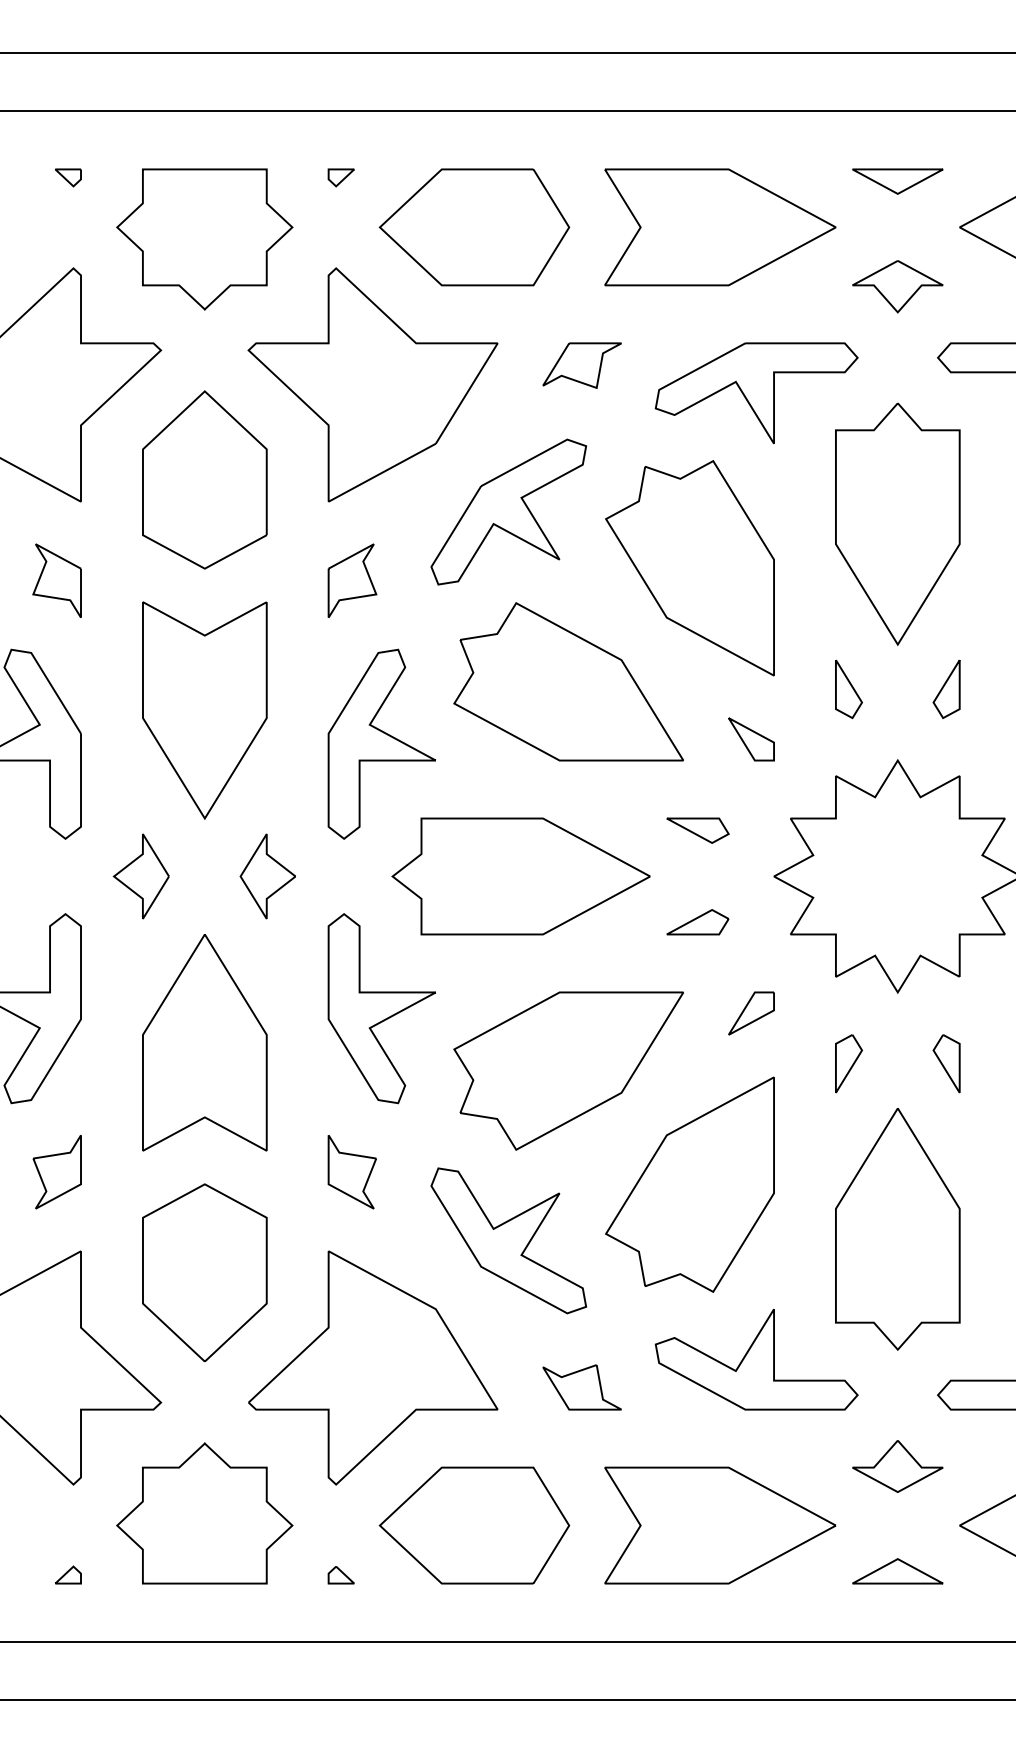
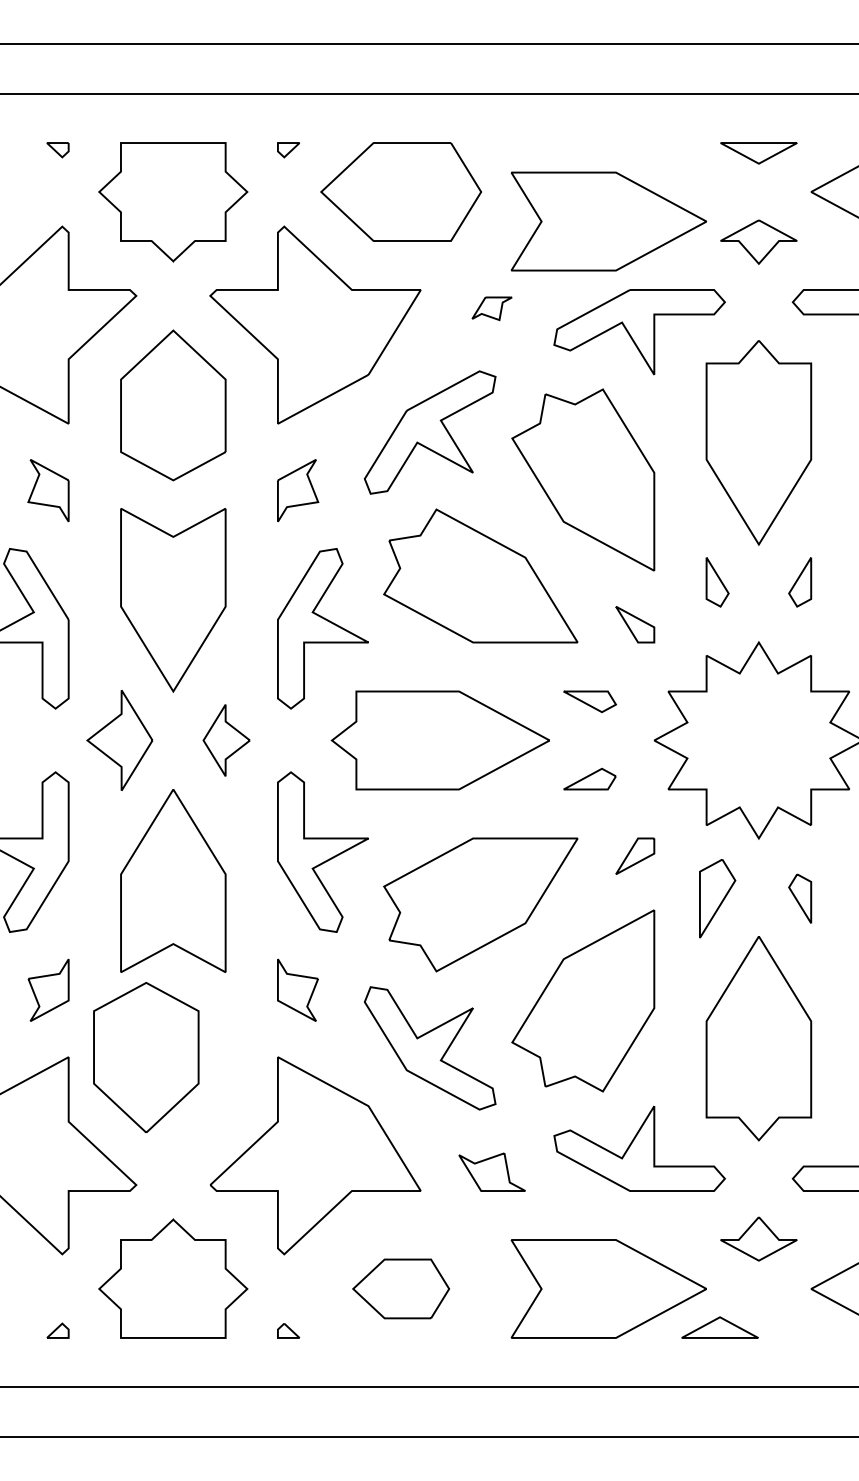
part: (720, 227) -> (609, 221), moved
part: (581, 365) -> (491, 308), size x0.6
part: (140, 876) -> (118, 740), size x1.4
part: (848, 1063) -> (717, 898), size x1.6
part: (204, 1272) -> (146, 1057), moved
part: (474, 1525) -> (401, 1288), size x0.6
part: (897, 1571) -> (719, 1327), moved

